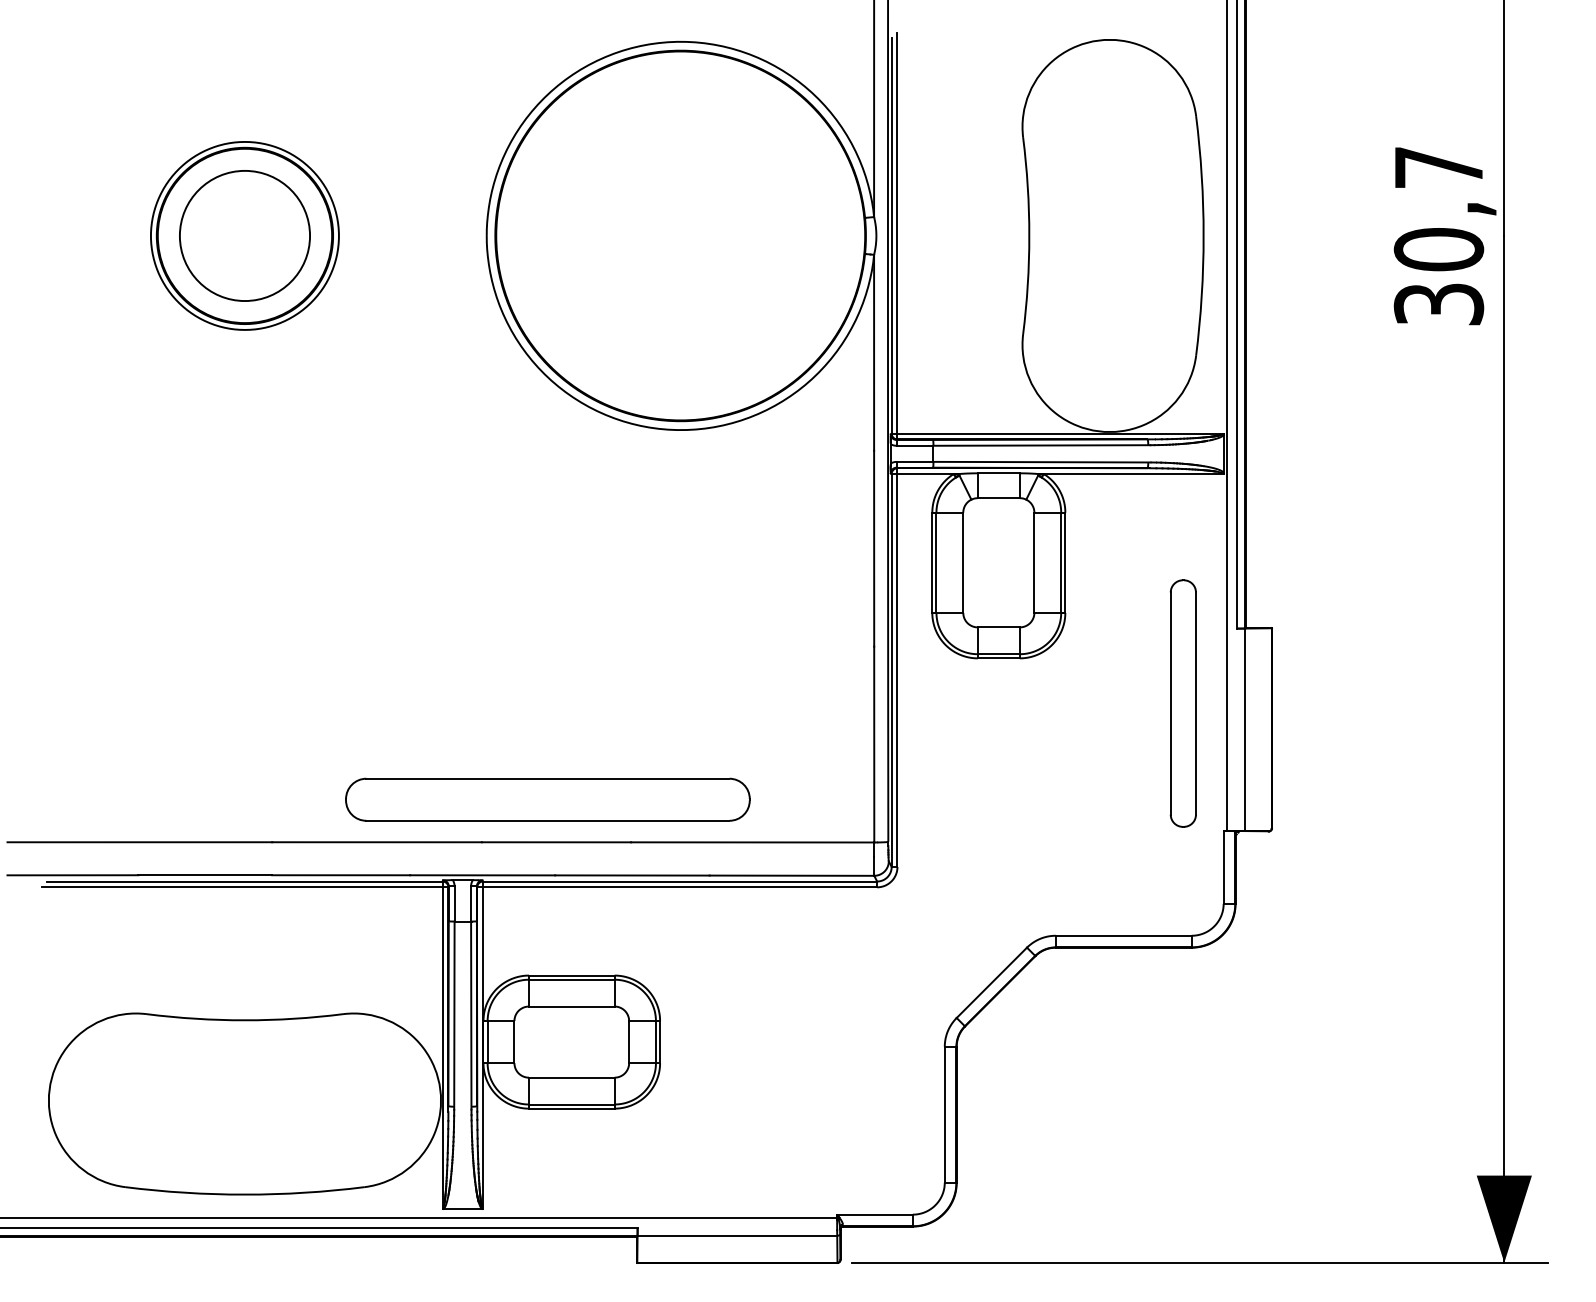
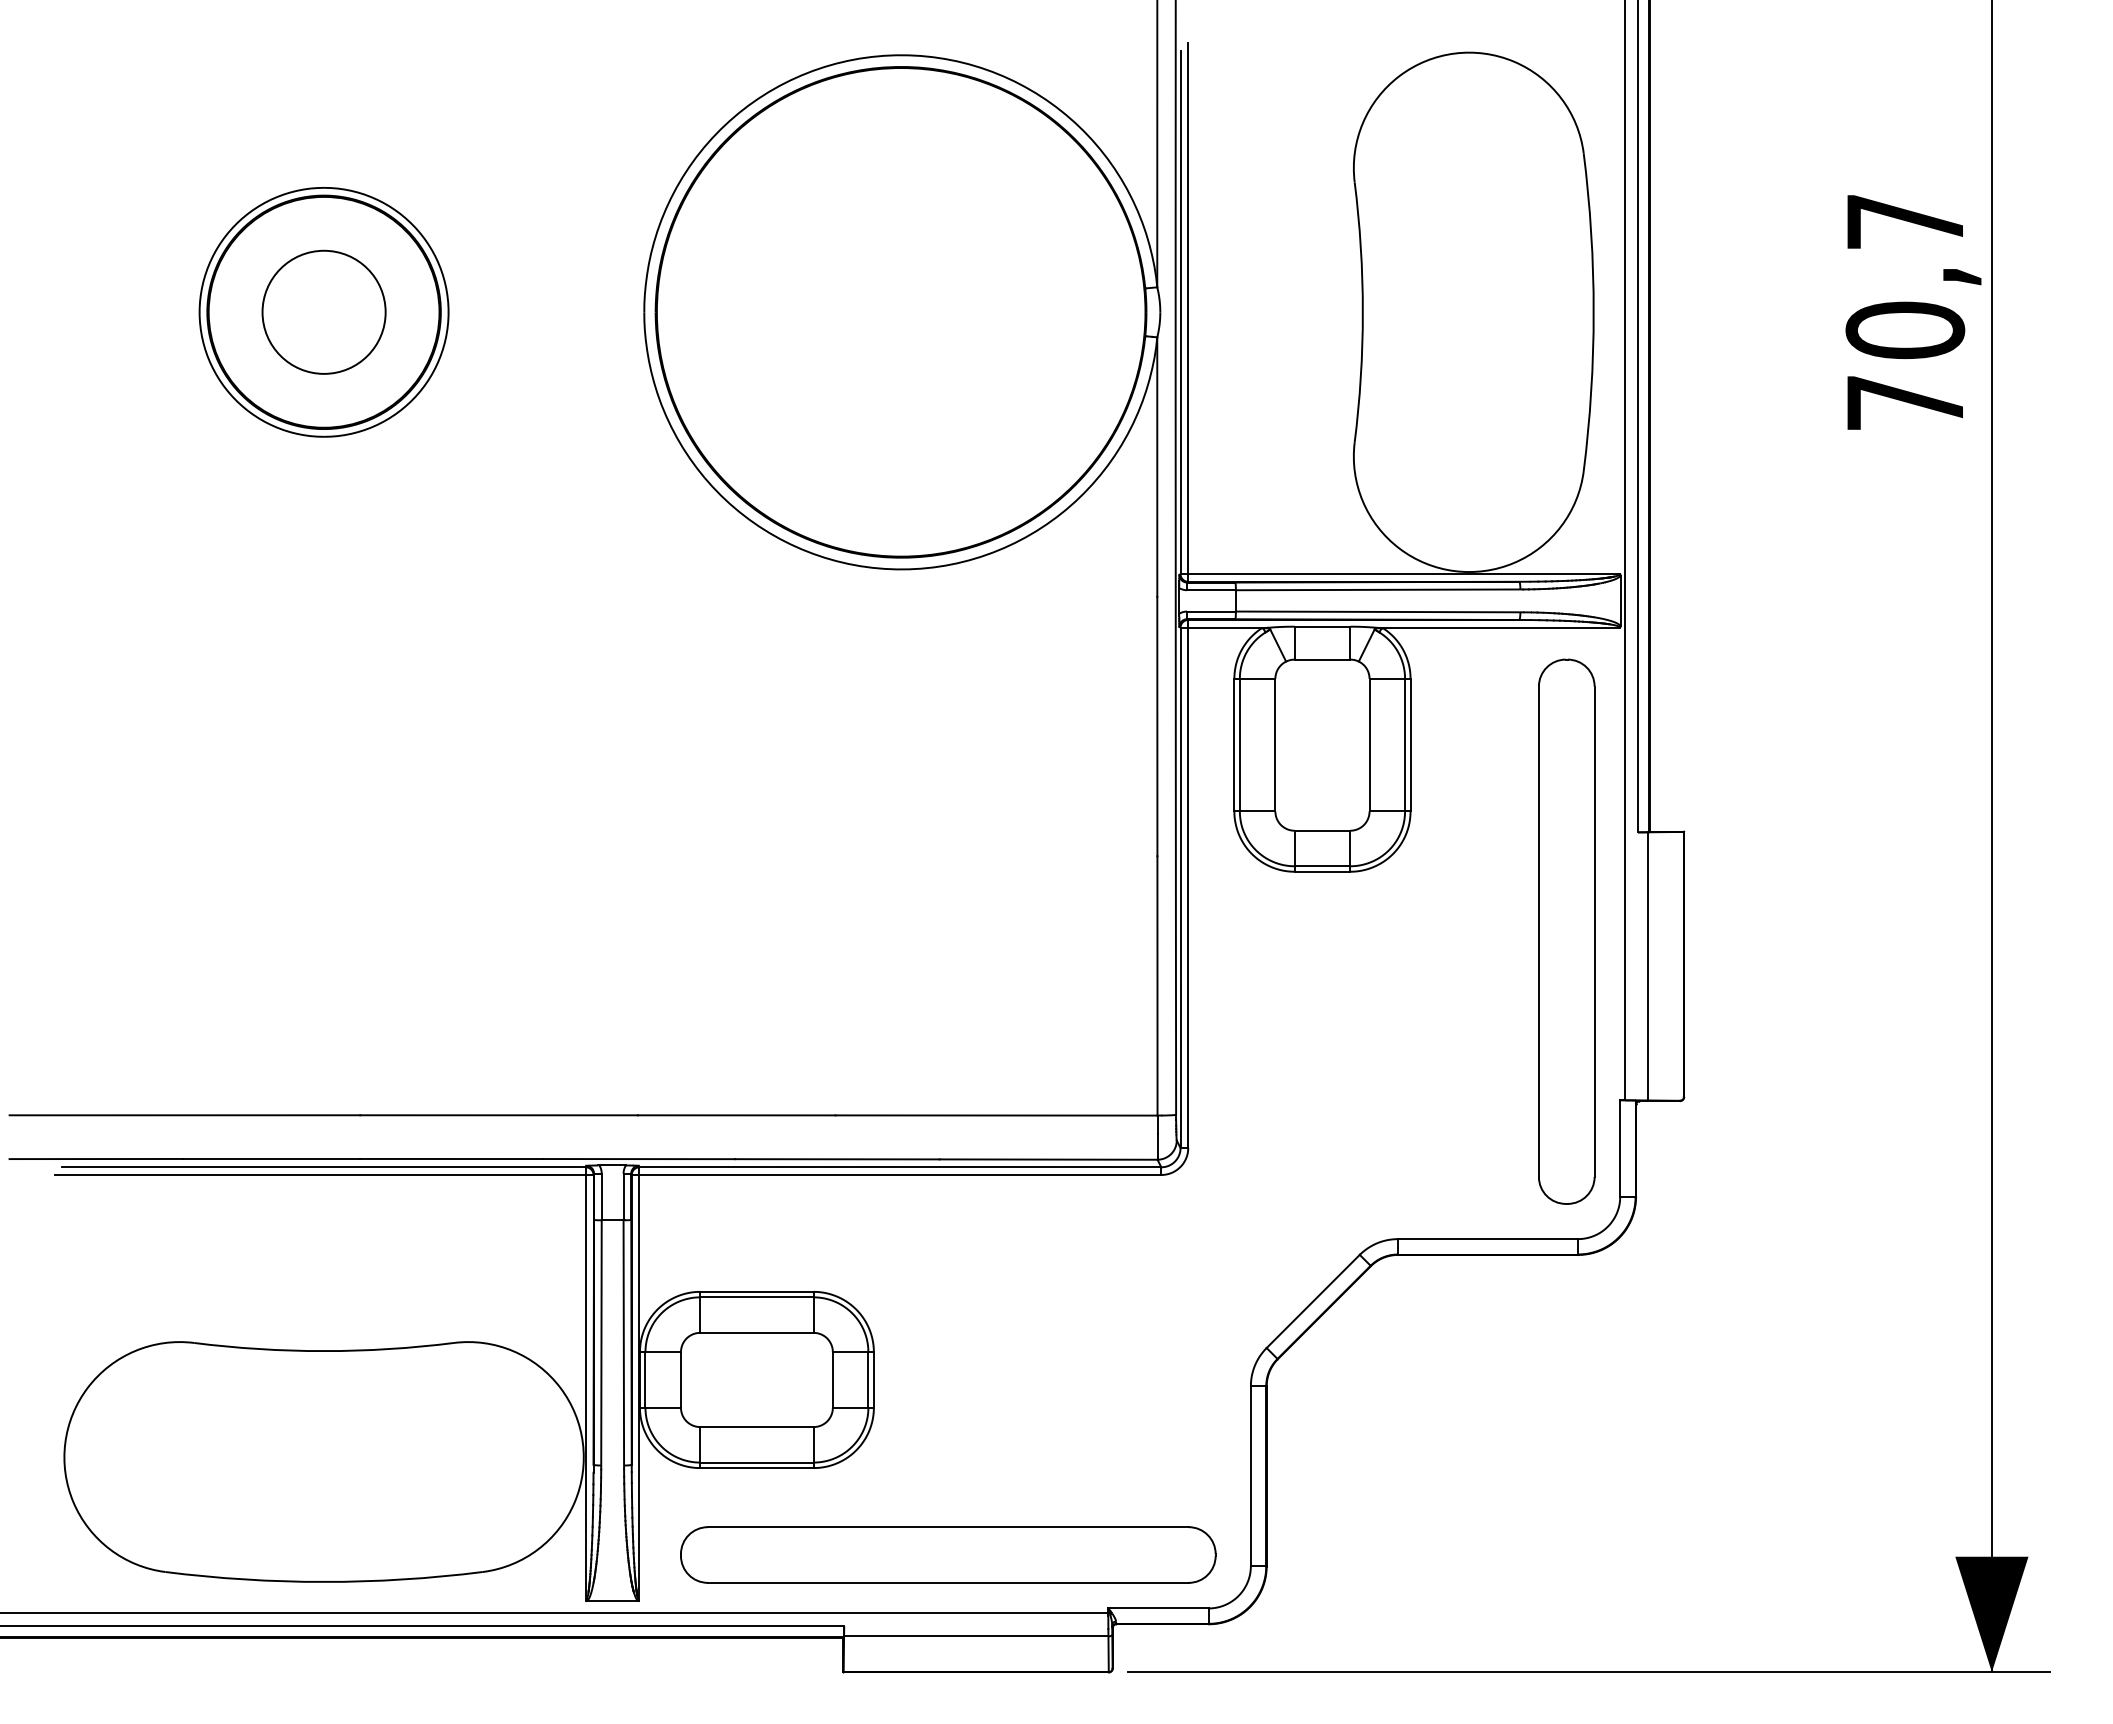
circle: (244, 235) -> (323, 311), size x0.71
text: (1439, 304) -> (1905, 402), 30,7 -> 70,7
part: (1183, 703) -> (1566, 931), size x1.67
part: (548, 799) -> (948, 1554), moved

